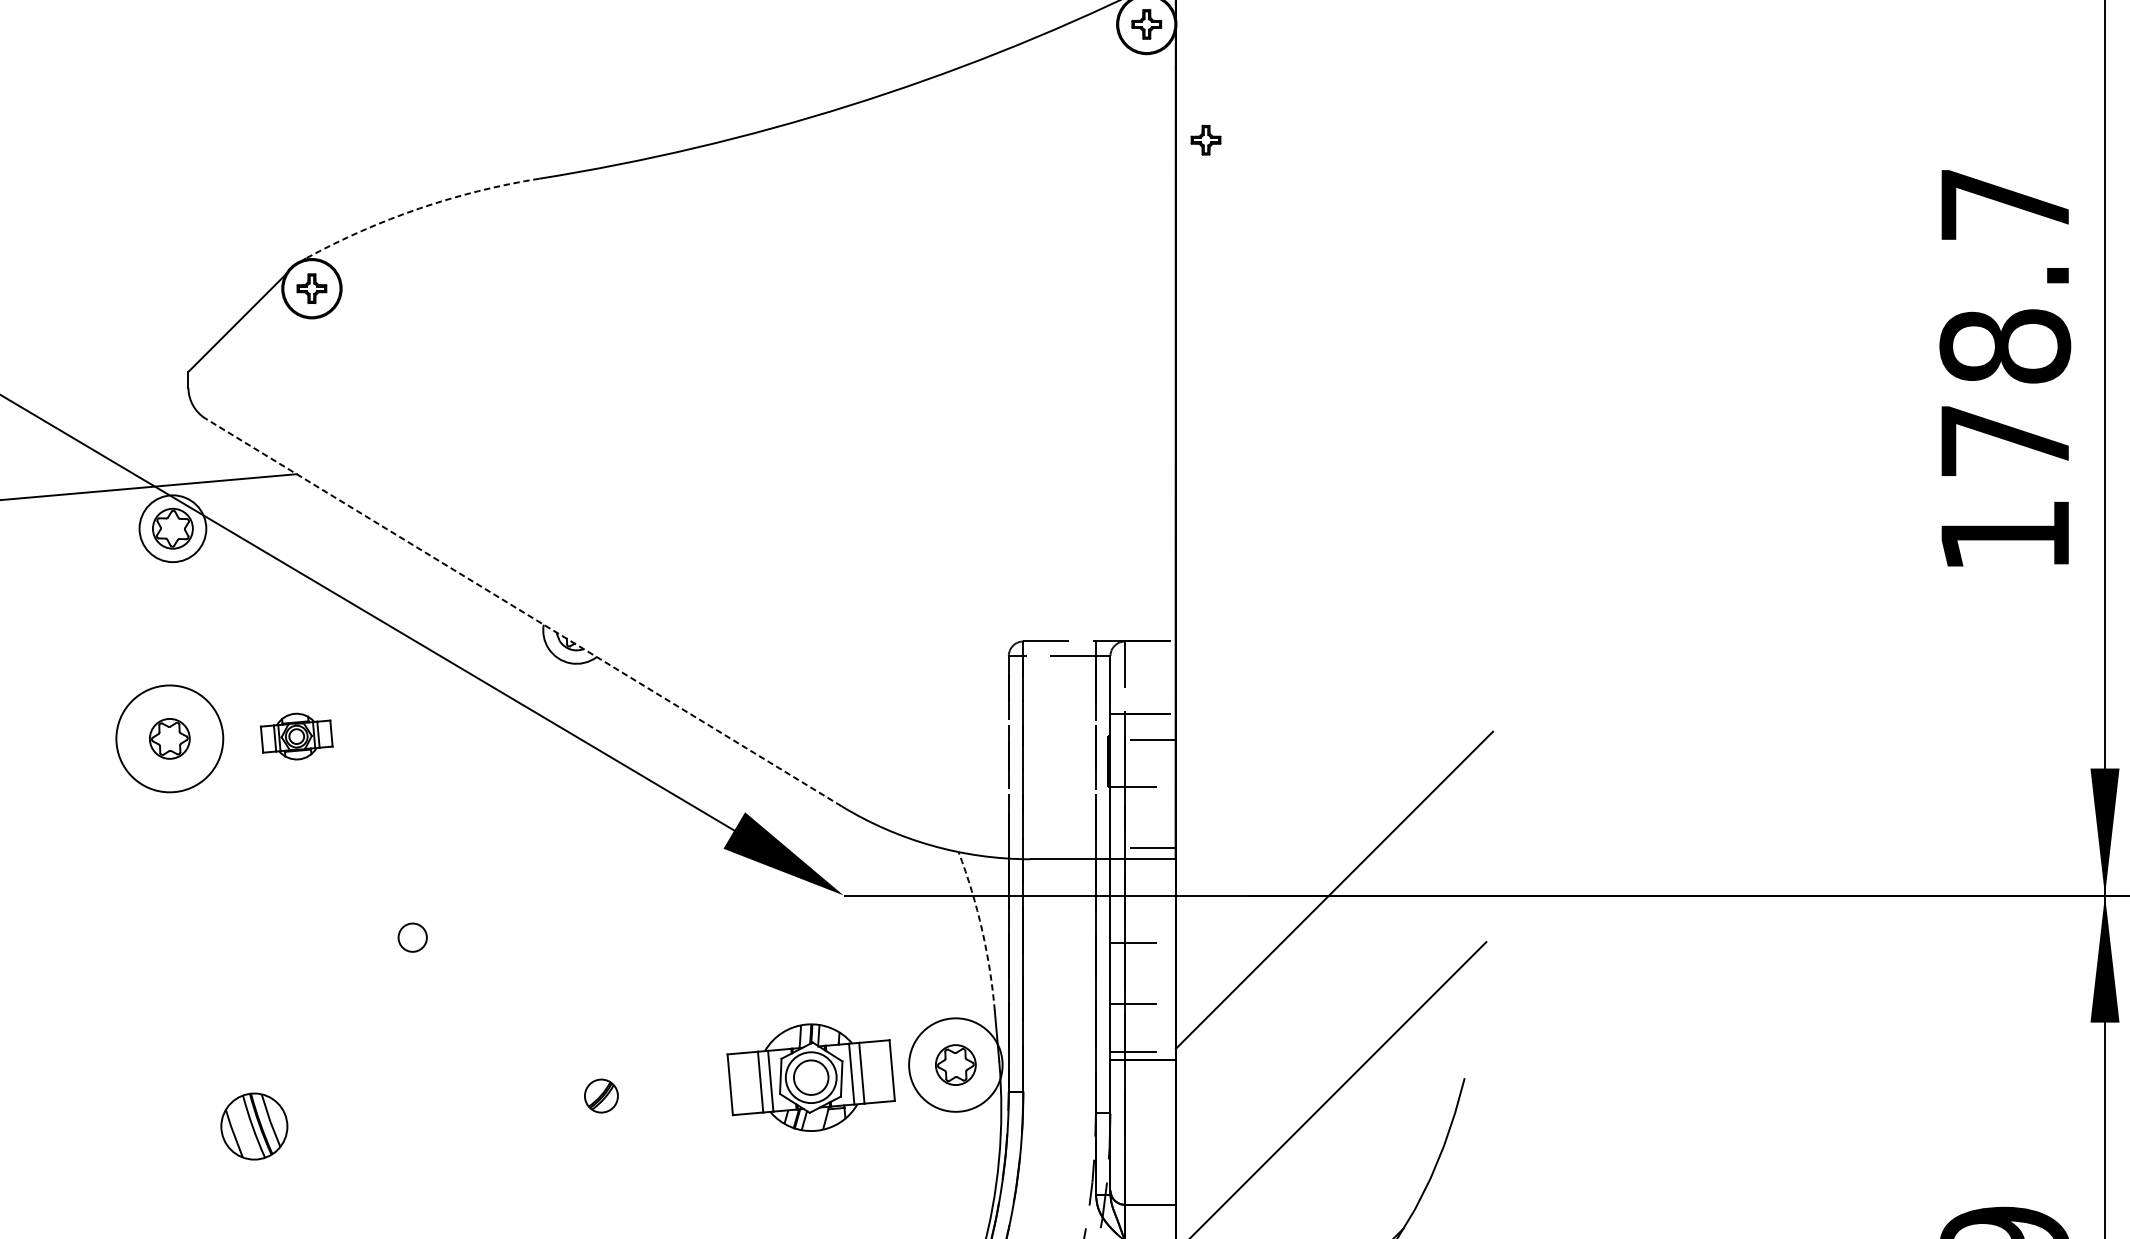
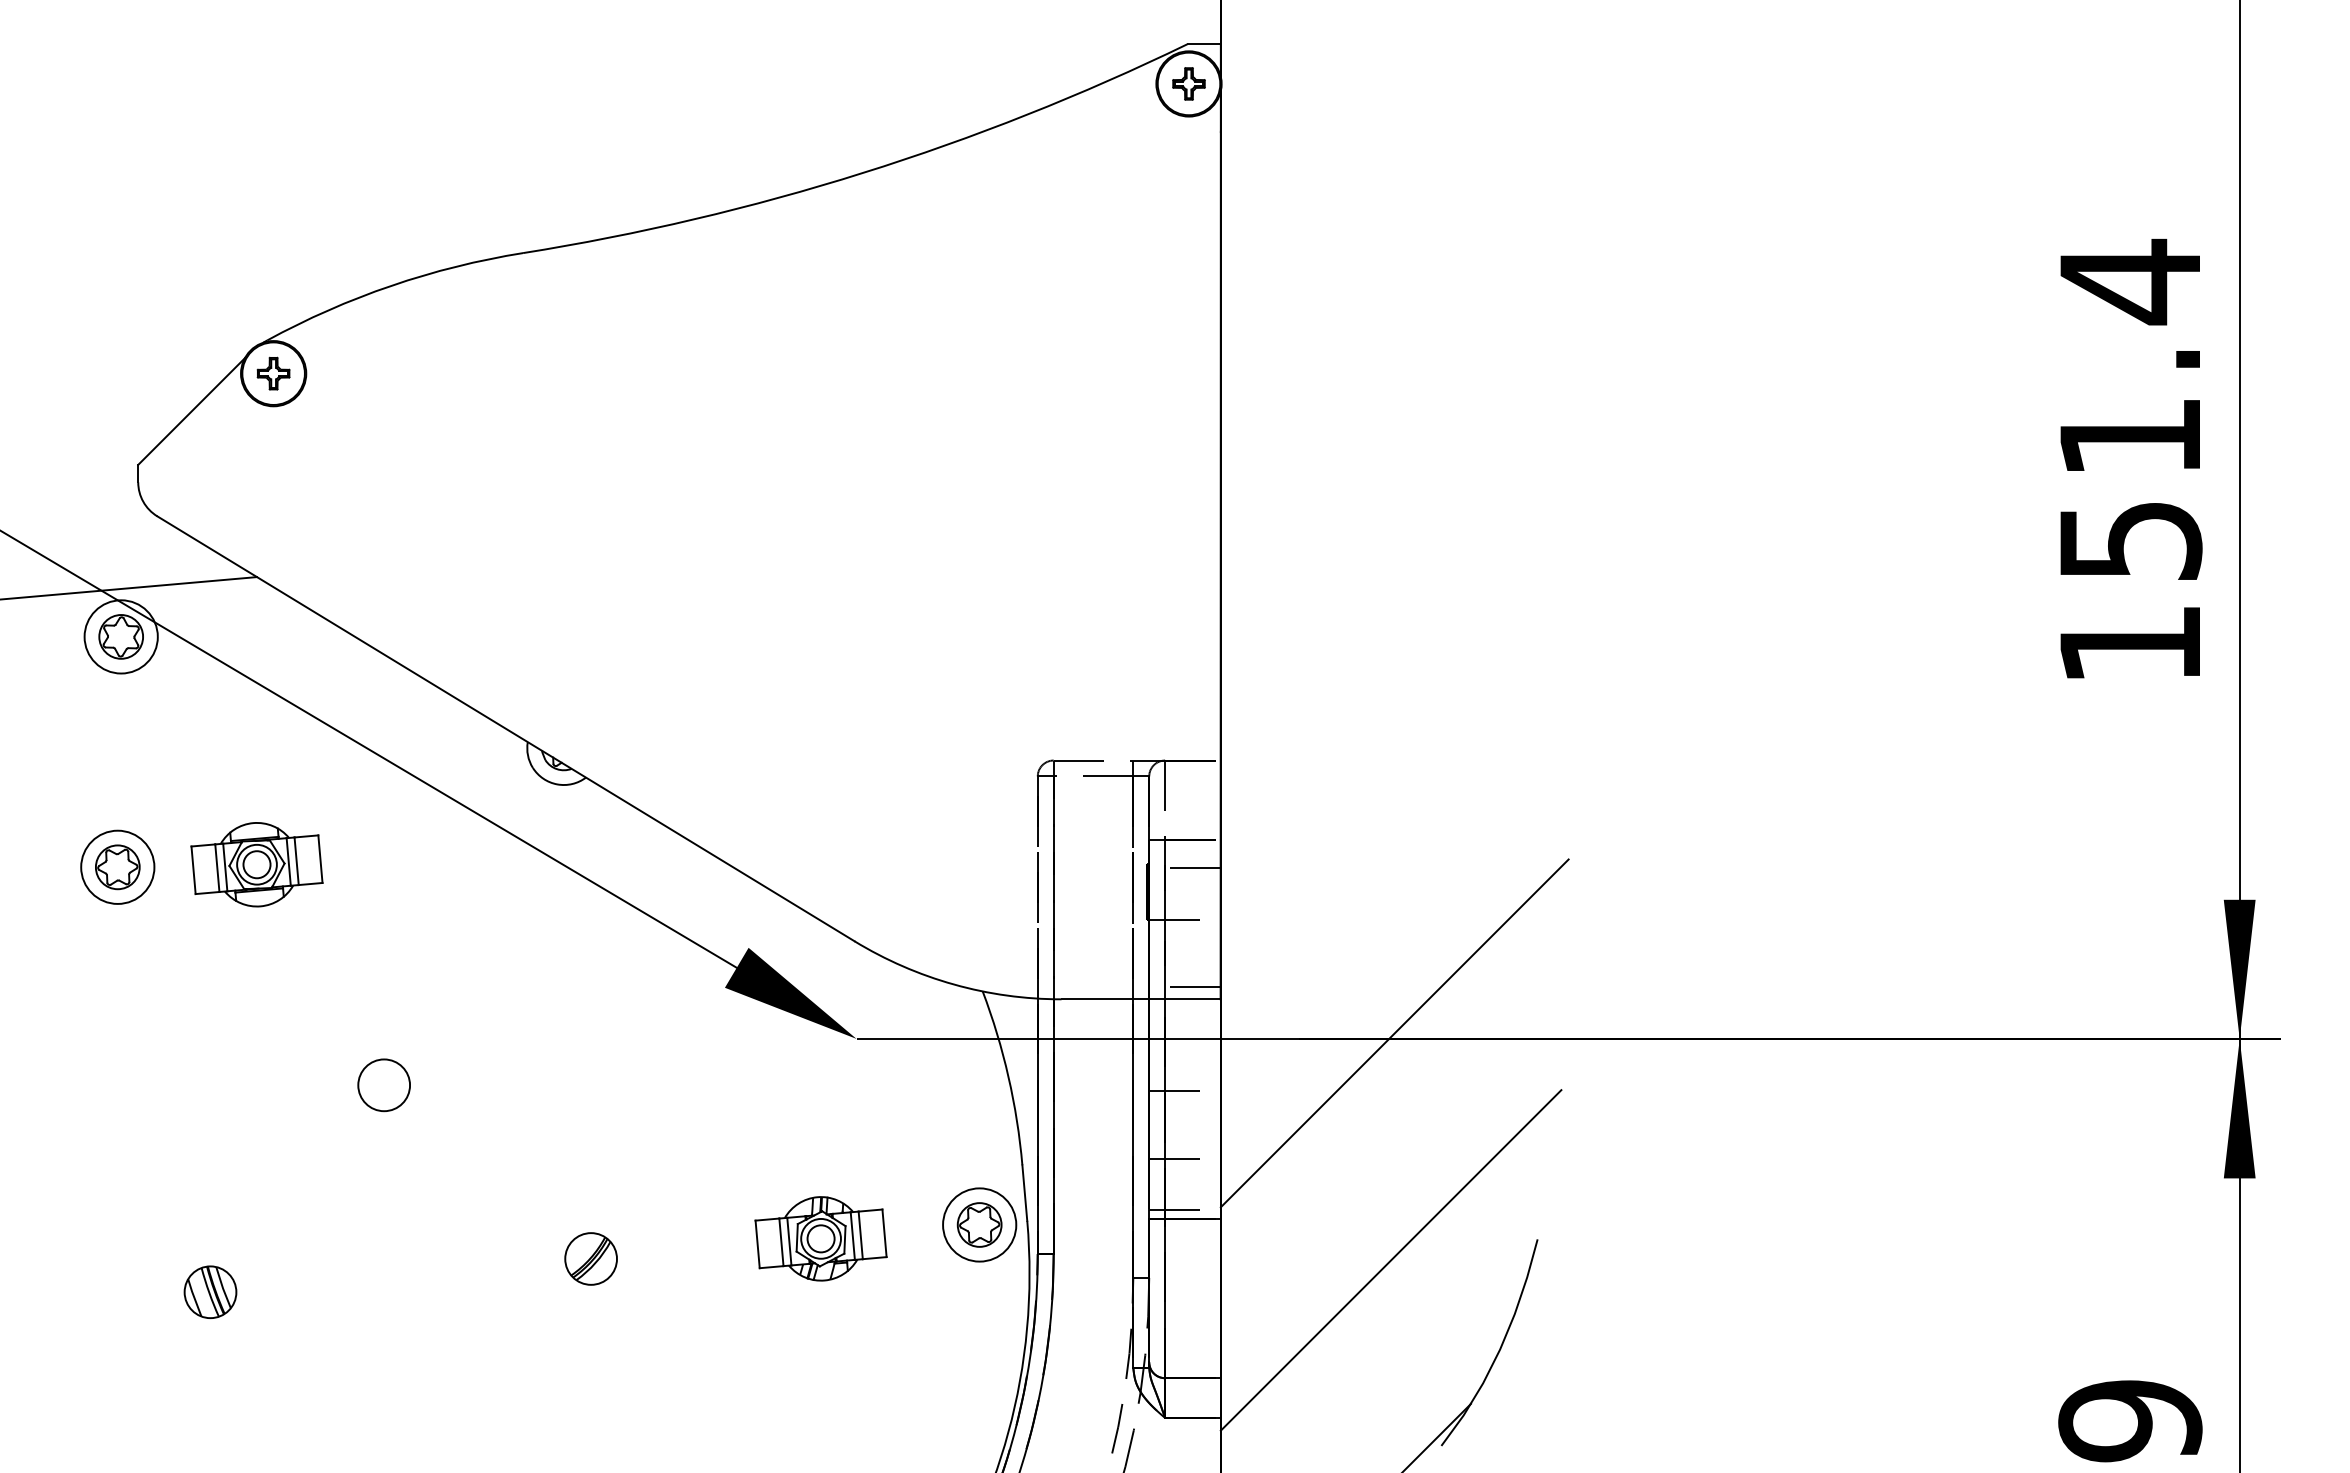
part: (1205, 139) -> (1253, 210), removed
arc: (419, 208) -> (391, 285), dashed -> solid
text: (2005, 320) -> (2130, 408), 178.7 -> 151.4
line: (523, 612) -> (505, 728), dashed -> solid
part: (296, 736) -> (256, 864), size x1.67
circle: (169, 738) -> (117, 866), size x0.62
arc: (982, 930) -> (1008, 1077), dashed -> solid
circle: (413, 937) -> (384, 1085), size x1.67
circle: (955, 1064) -> (979, 1224), size x0.71
part: (810, 1077) -> (820, 1238), size x0.71
part: (600, 1095) -> (590, 1258), size x1.43
part: (254, 1125) -> (210, 1291), size x0.71

